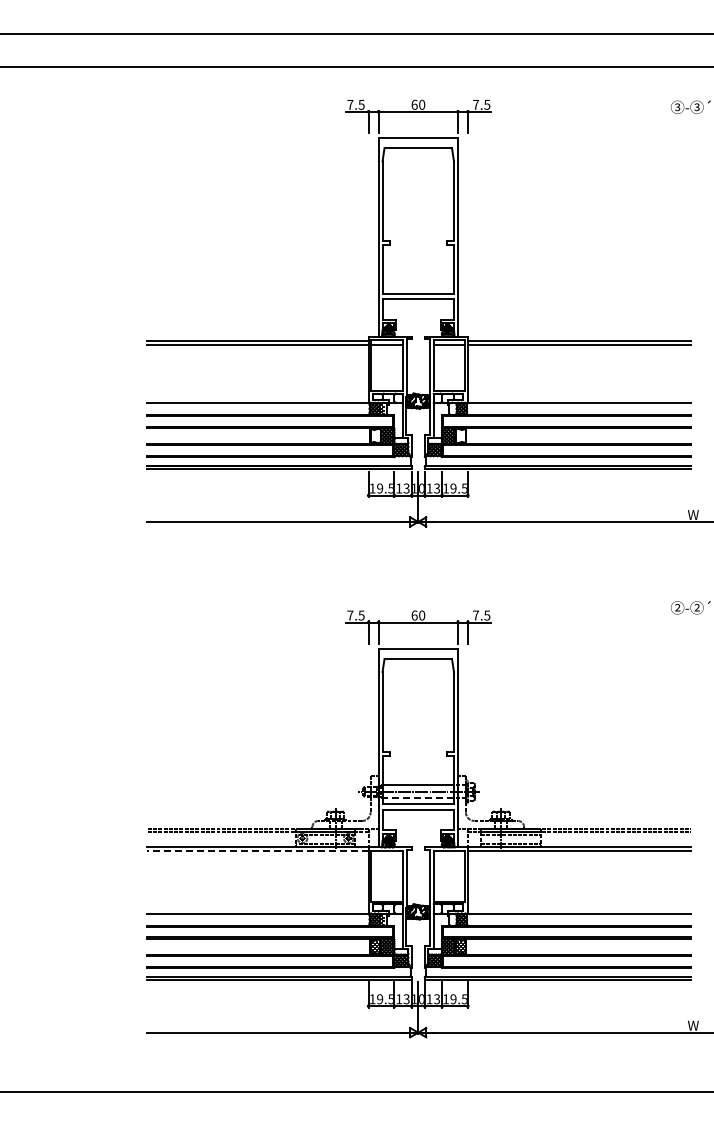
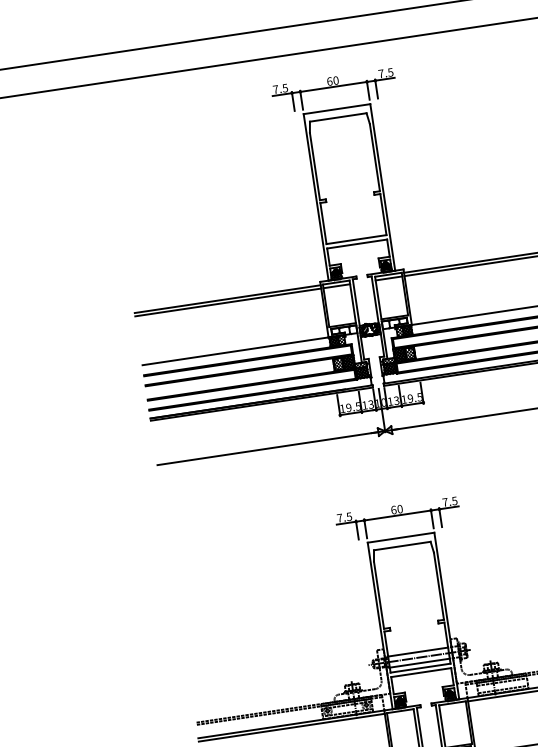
line: (418, 798) -> (420, 663), dashed -> solid
line: (257, 851) -> (291, 727), dashed -> solid

